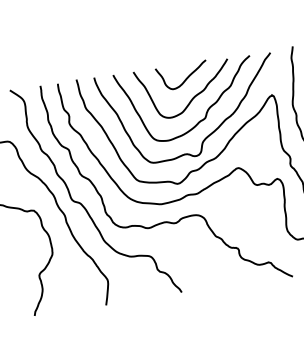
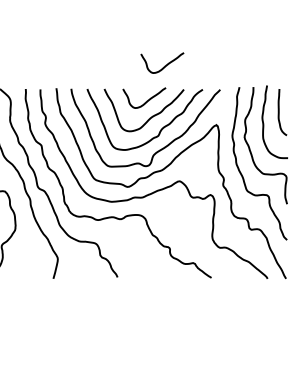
curve: (200, 33) -> (164, 65), added

